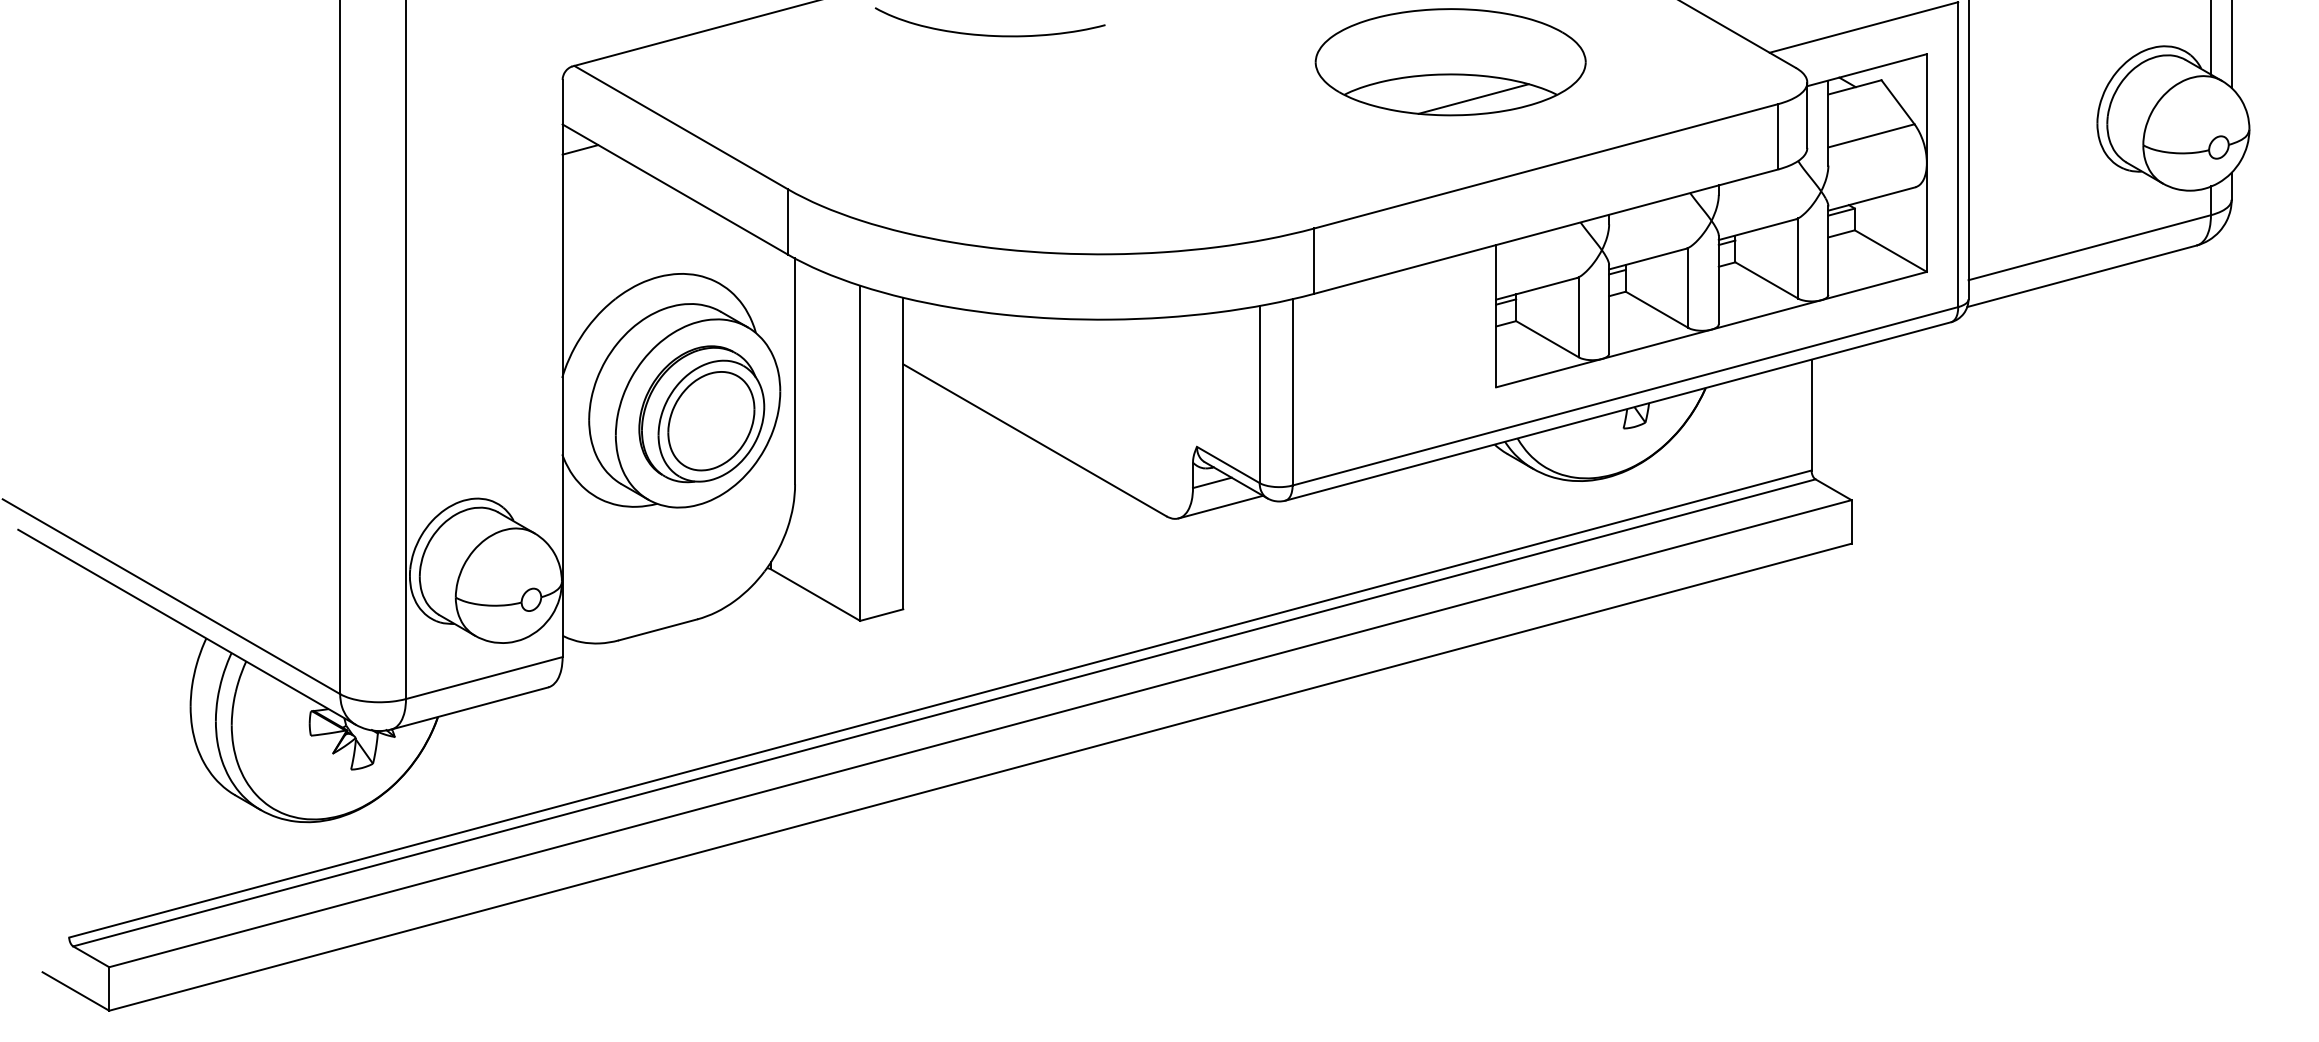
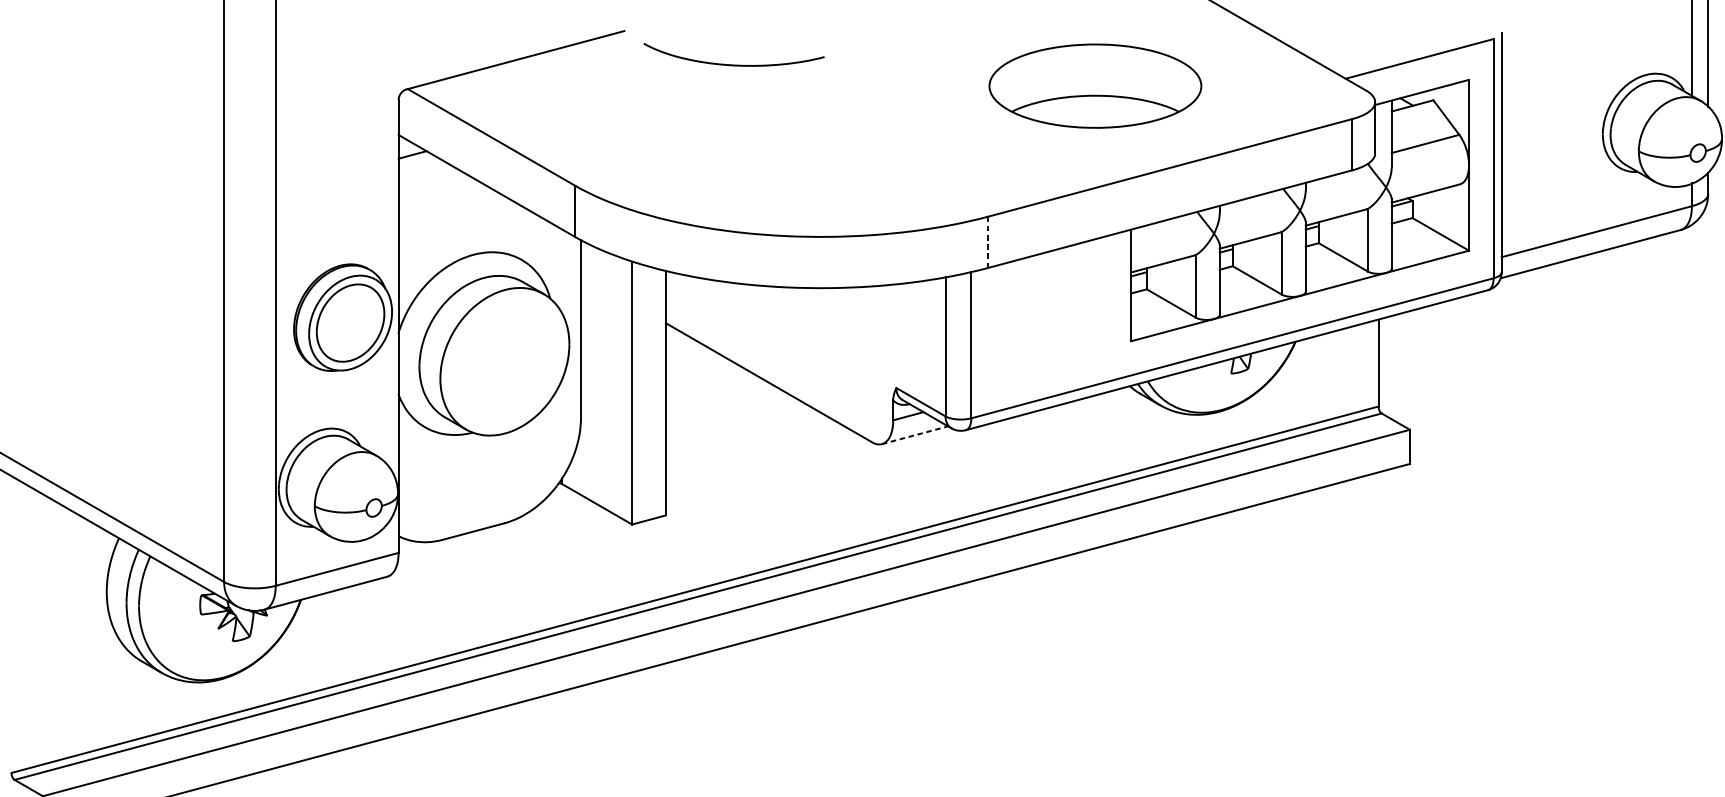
line: (1473, 98) -> (1113, 114), removed
line: (1314, 261) -> (988, 242), solid -> dashed
part: (701, 414) -> (342, 317), moved
line: (1220, 507) -> (914, 435), solid -> dashed

